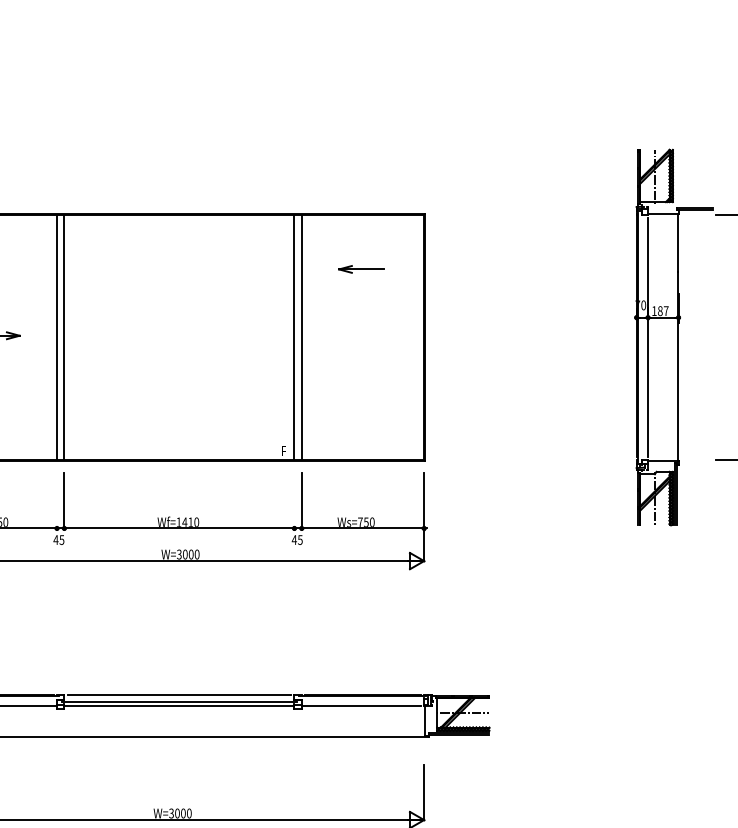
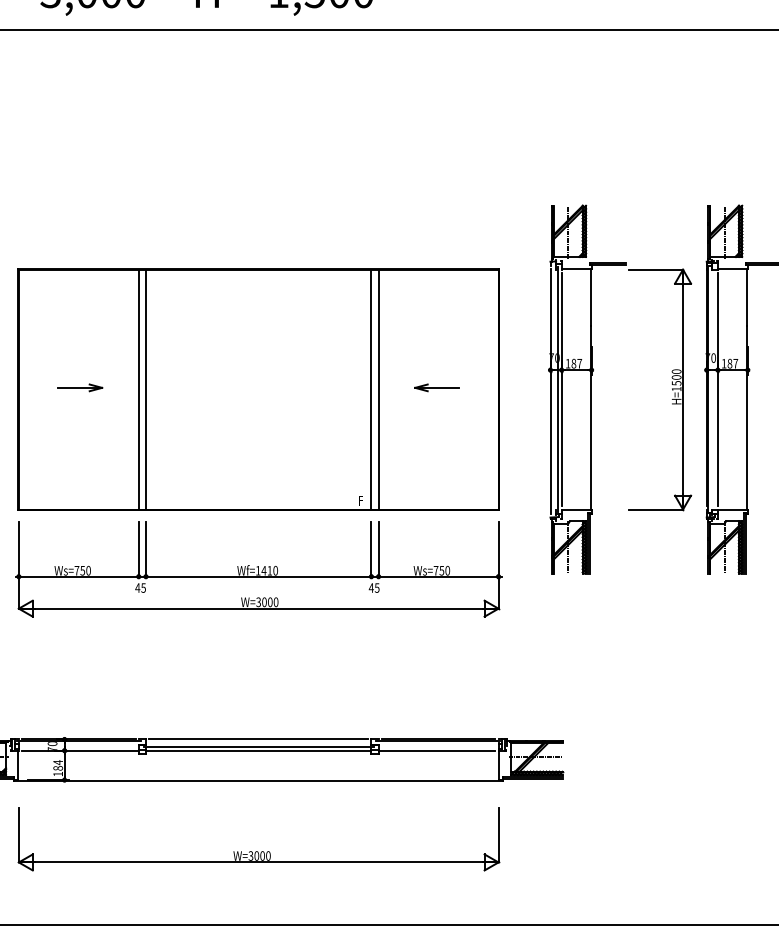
part: (360, 269) -> (436, 387), moved
part: (519, 337) -> (591, 389), added
line: (56, 500) -> (138, 549), added
line: (294, 500) -> (371, 549), added

